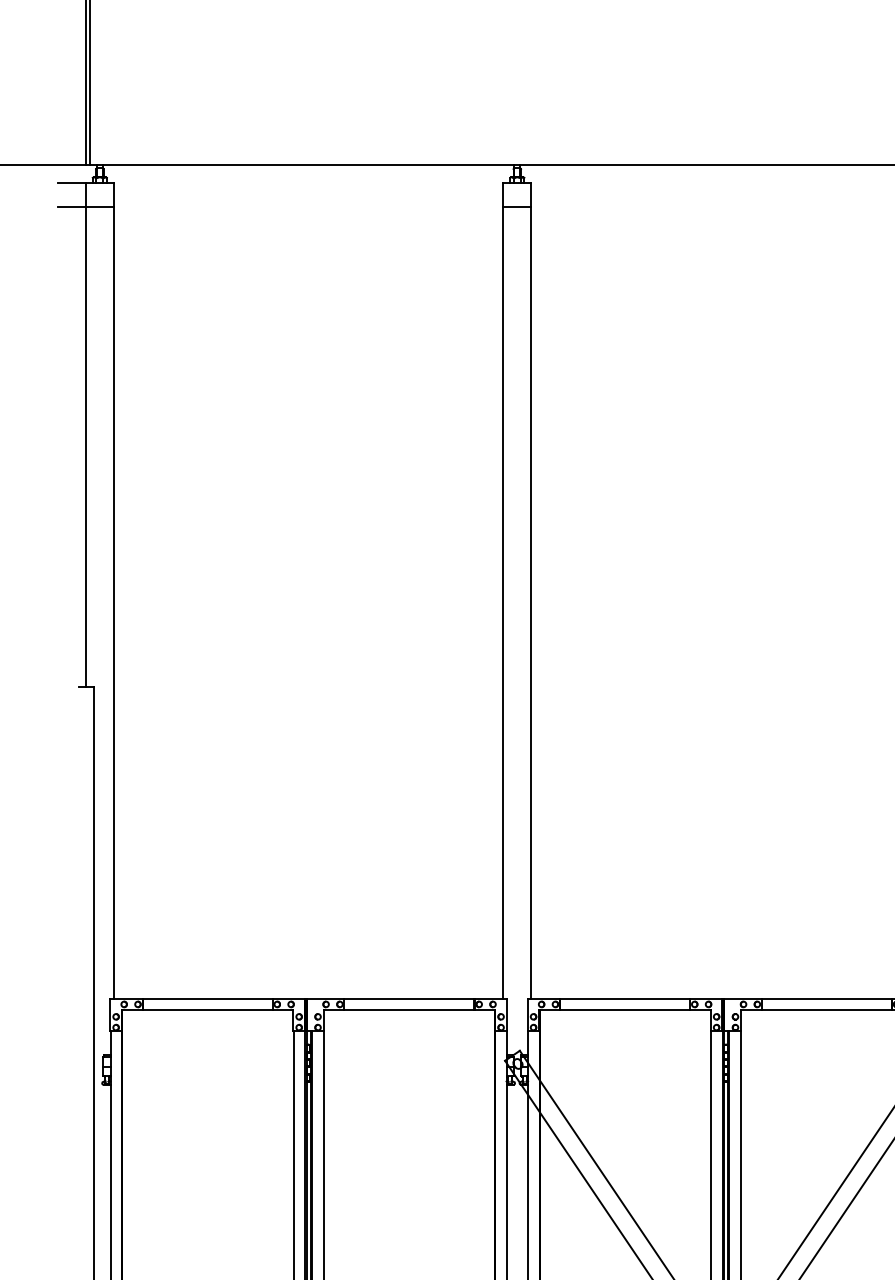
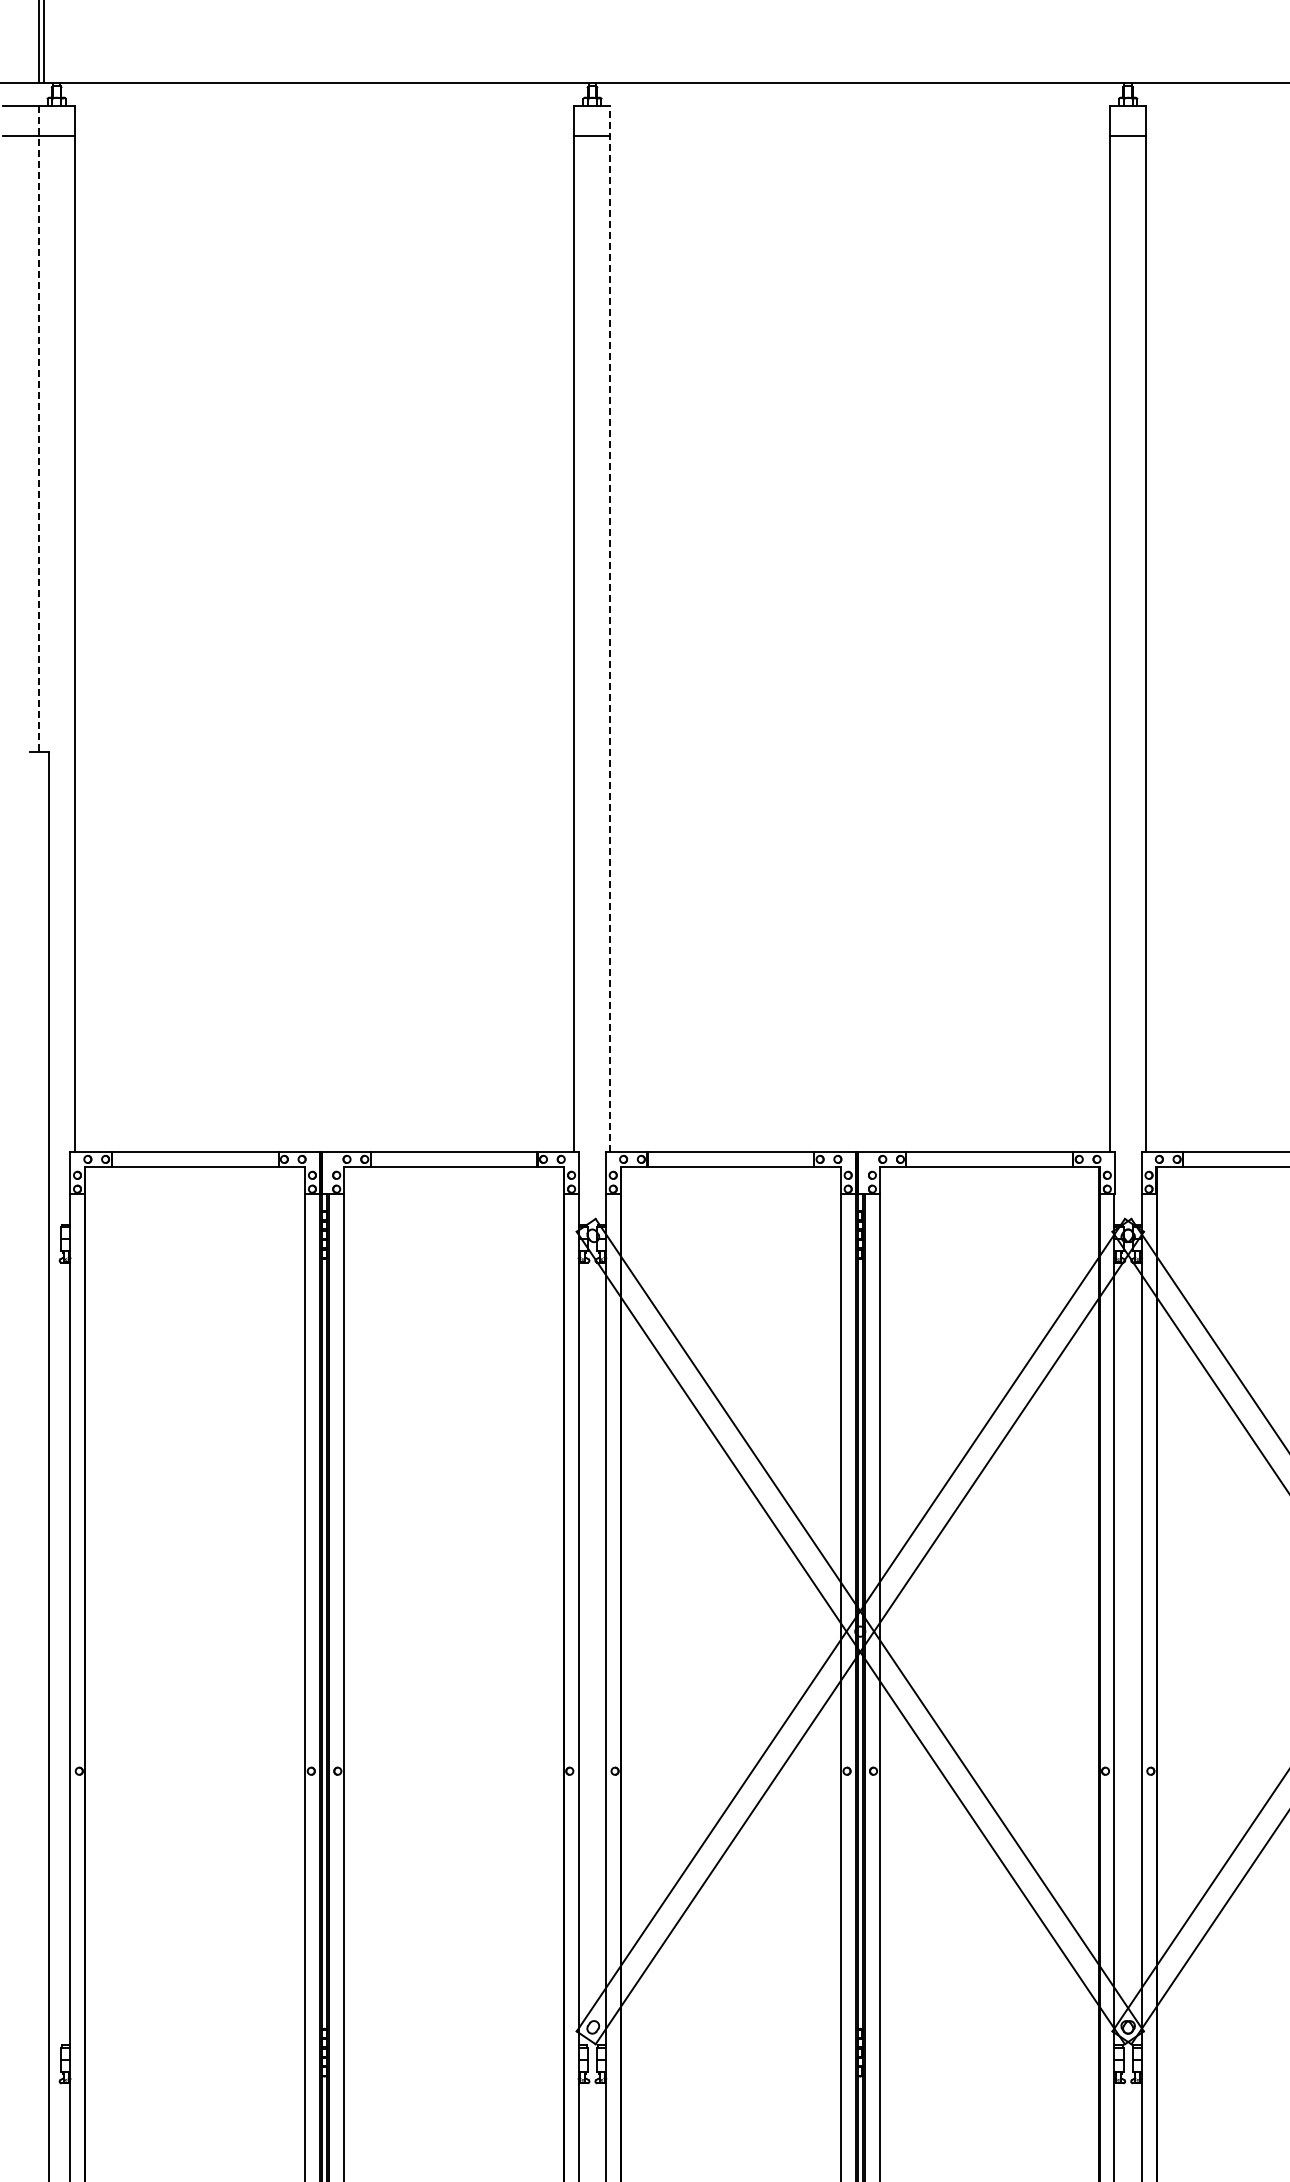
line: (85, 435) -> (38, 429), solid -> dashed
line: (531, 590) -> (610, 628), solid -> dashed

